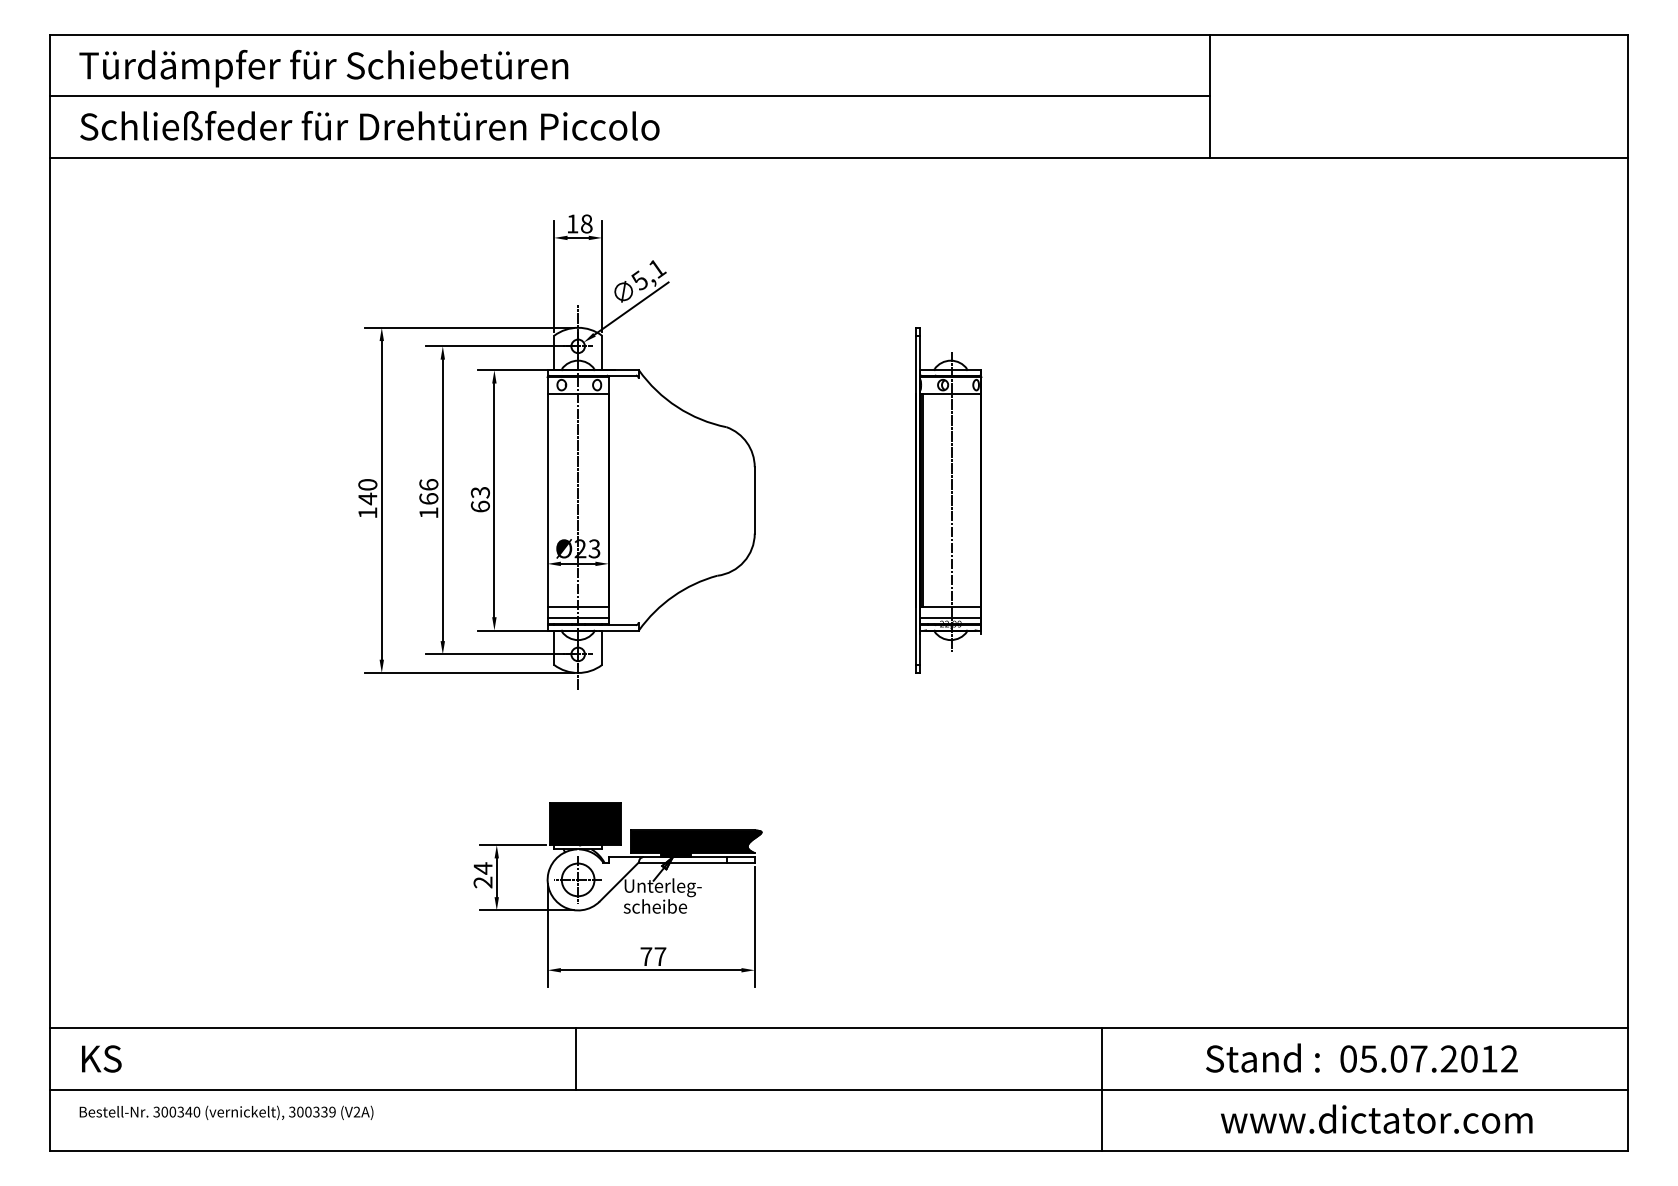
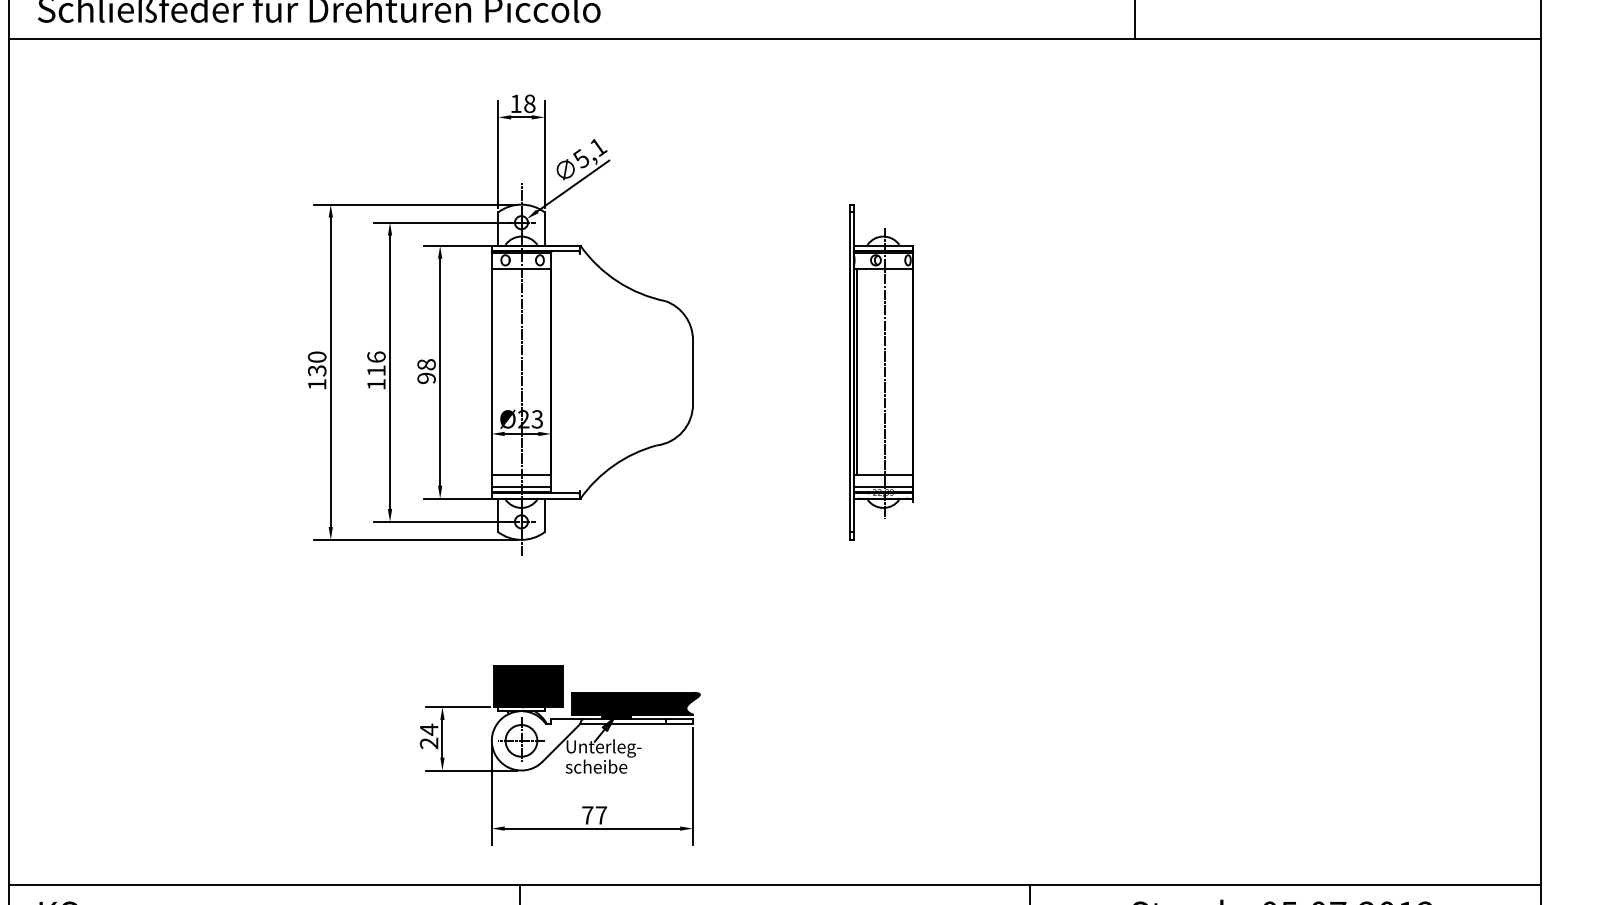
text: (367, 498) -> (316, 370), 140 -> 130
text: (428, 498) -> (376, 370), 166 -> 116
text: (479, 499) -> (425, 371), 63 -> 98

